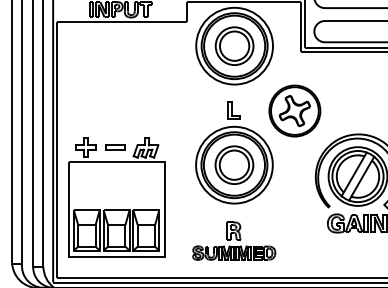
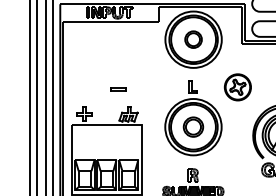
part: (234, 45) -> (193, 39), size x0.6
part: (294, 110) -> (237, 86), size x0.7
part: (115, 147) -> (118, 89), moved
part: (234, 164) -> (193, 126), size x0.7

